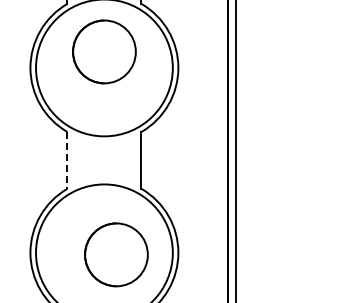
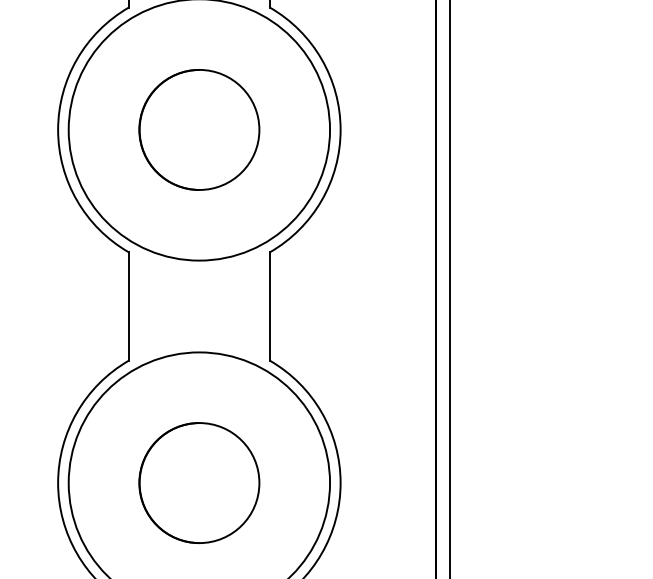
part: (104, 51) -> (199, 129), moved
line: (67, 160) -> (128, 306), dashed -> solid
part: (116, 254) -> (199, 482), moved

